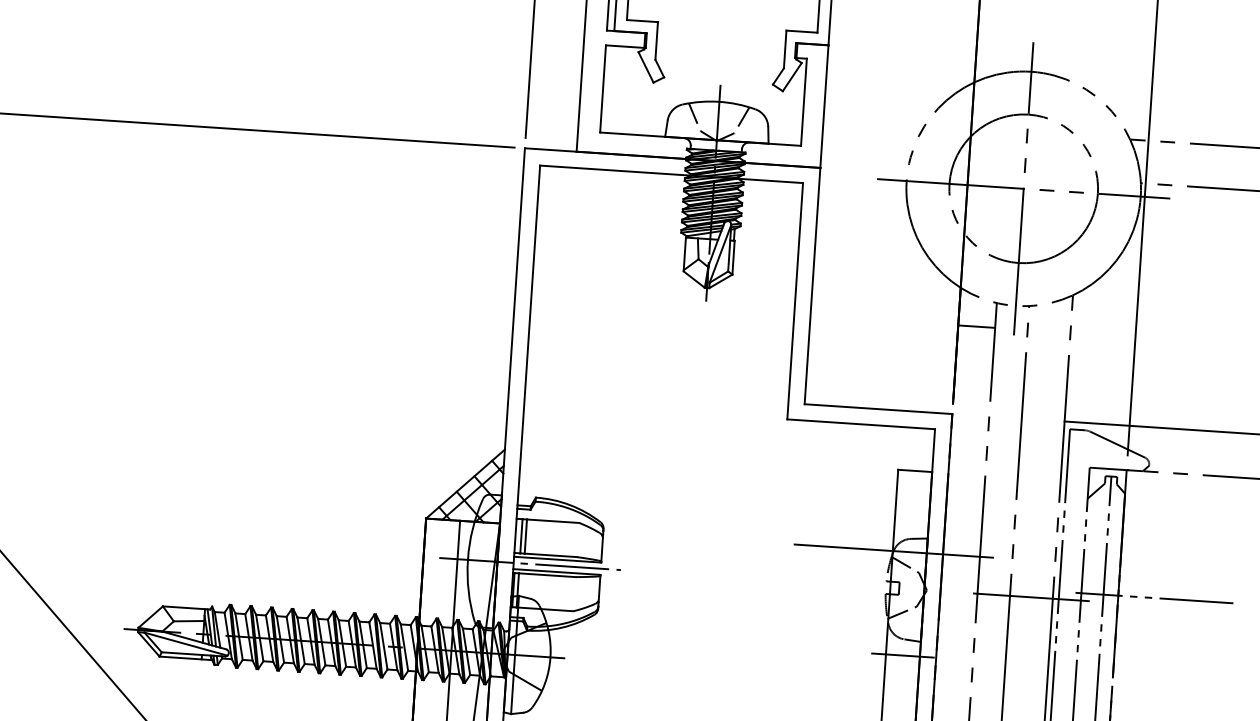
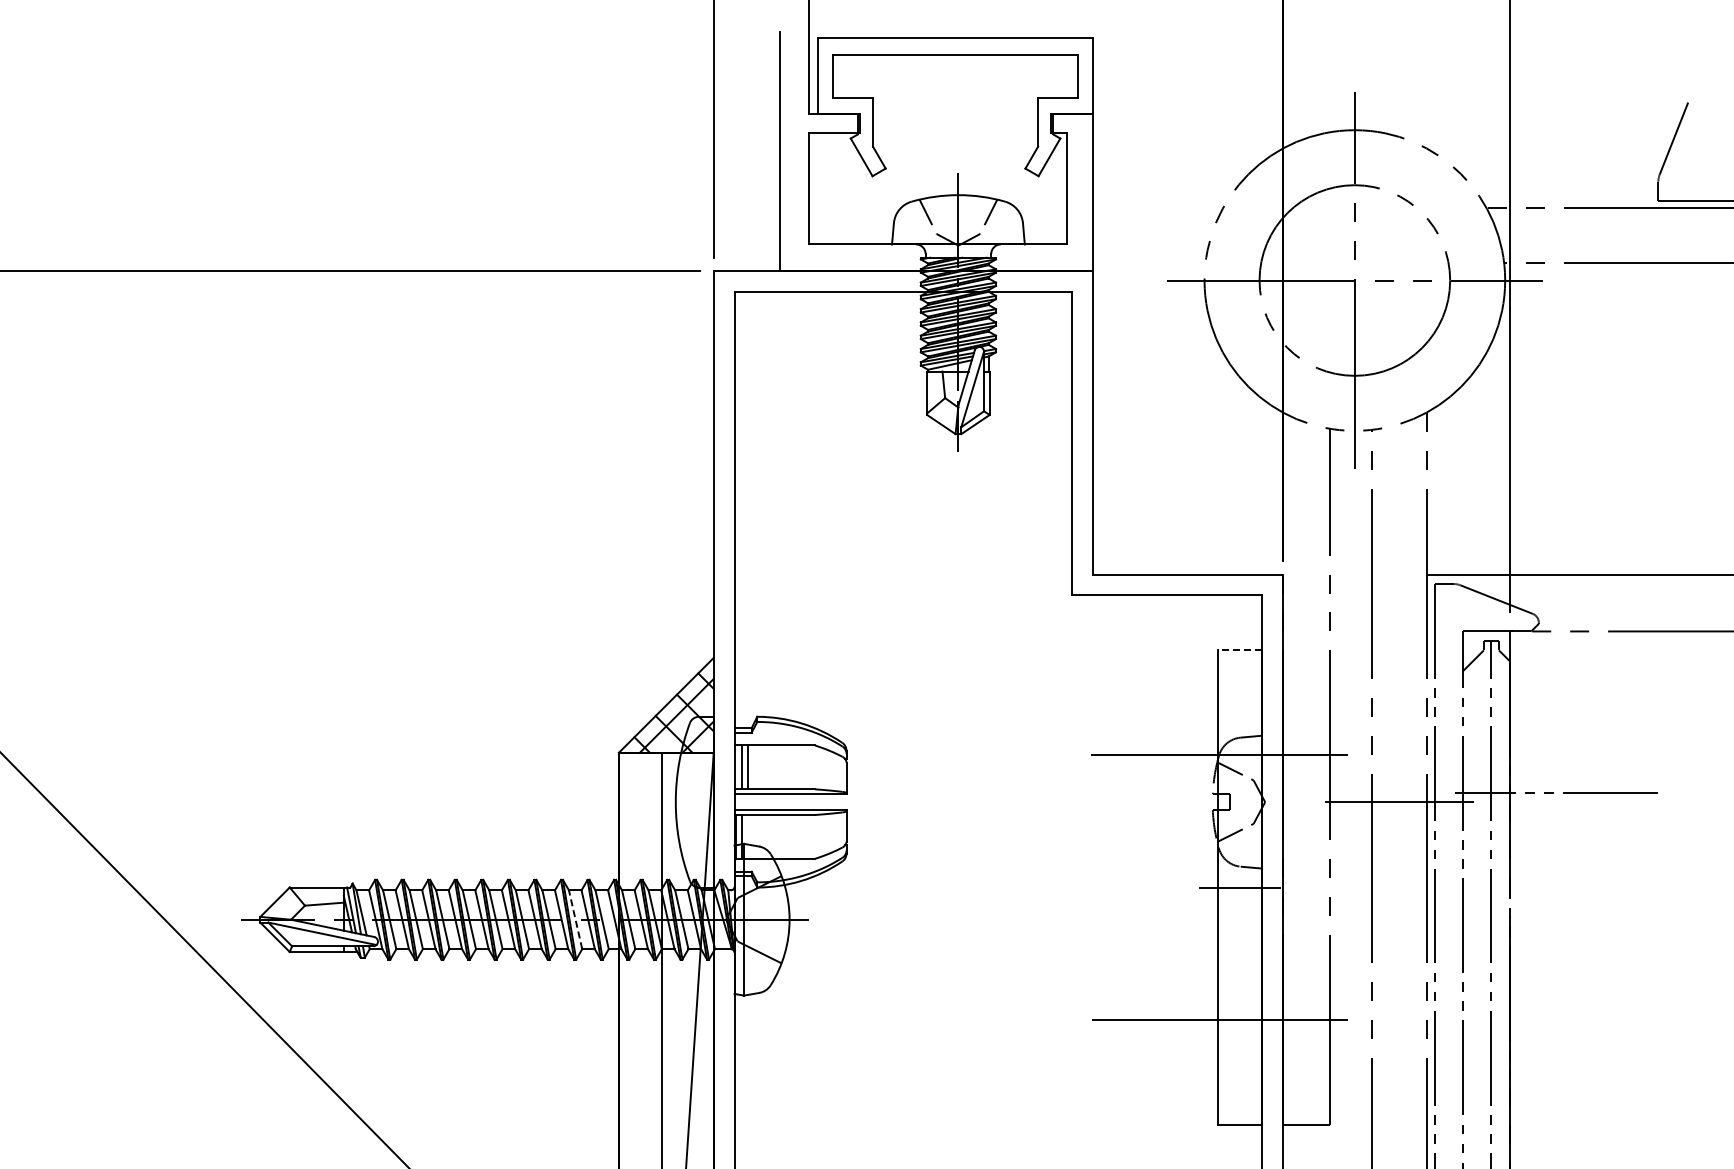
line: (976, 326) -> (1306, 460), removed
line: (915, 471) -> (1240, 650), solid -> dashed
line: (529, 564) -> (755, 802), removed
line: (383, 646) -> (575, 919), solid -> dashed

